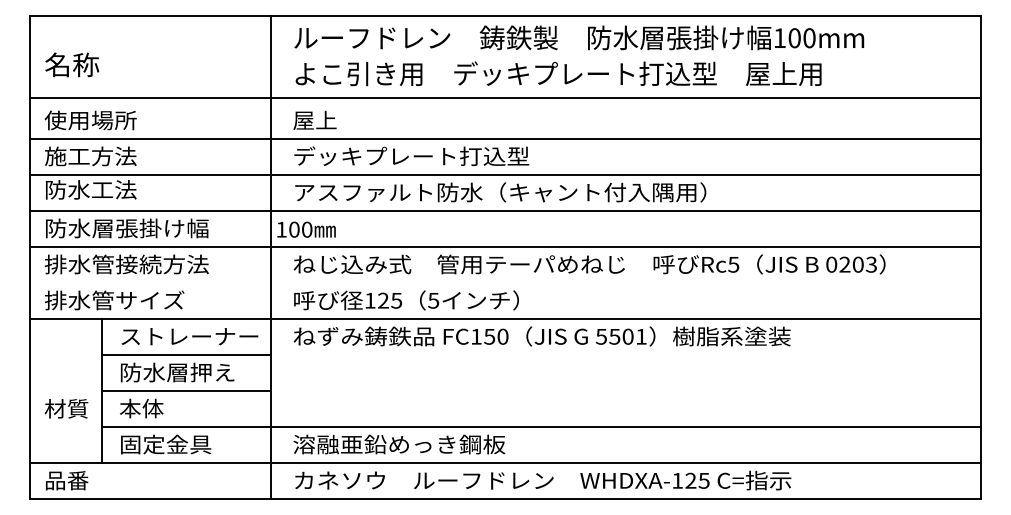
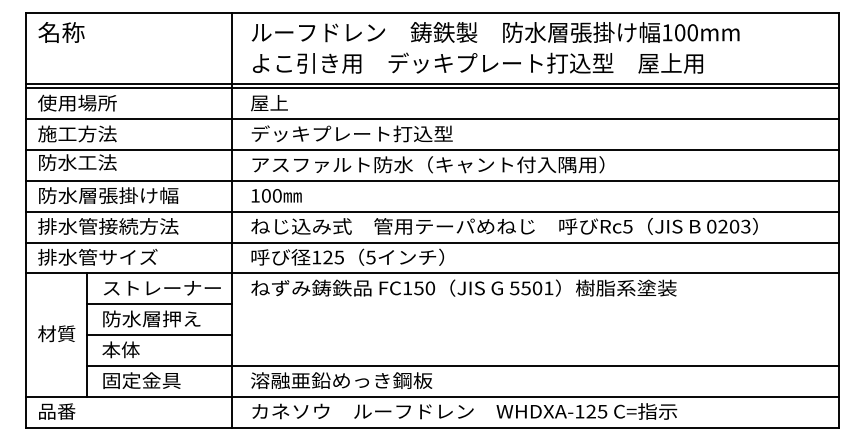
text: (72, 64) -> (61, 32), moved
line: (505, 103) -> (432, 88), added
text: (306, 229) -> (276, 195), moved
line: (505, 283) -> (432, 242), added
text: (66, 408) -> (56, 333), moved

